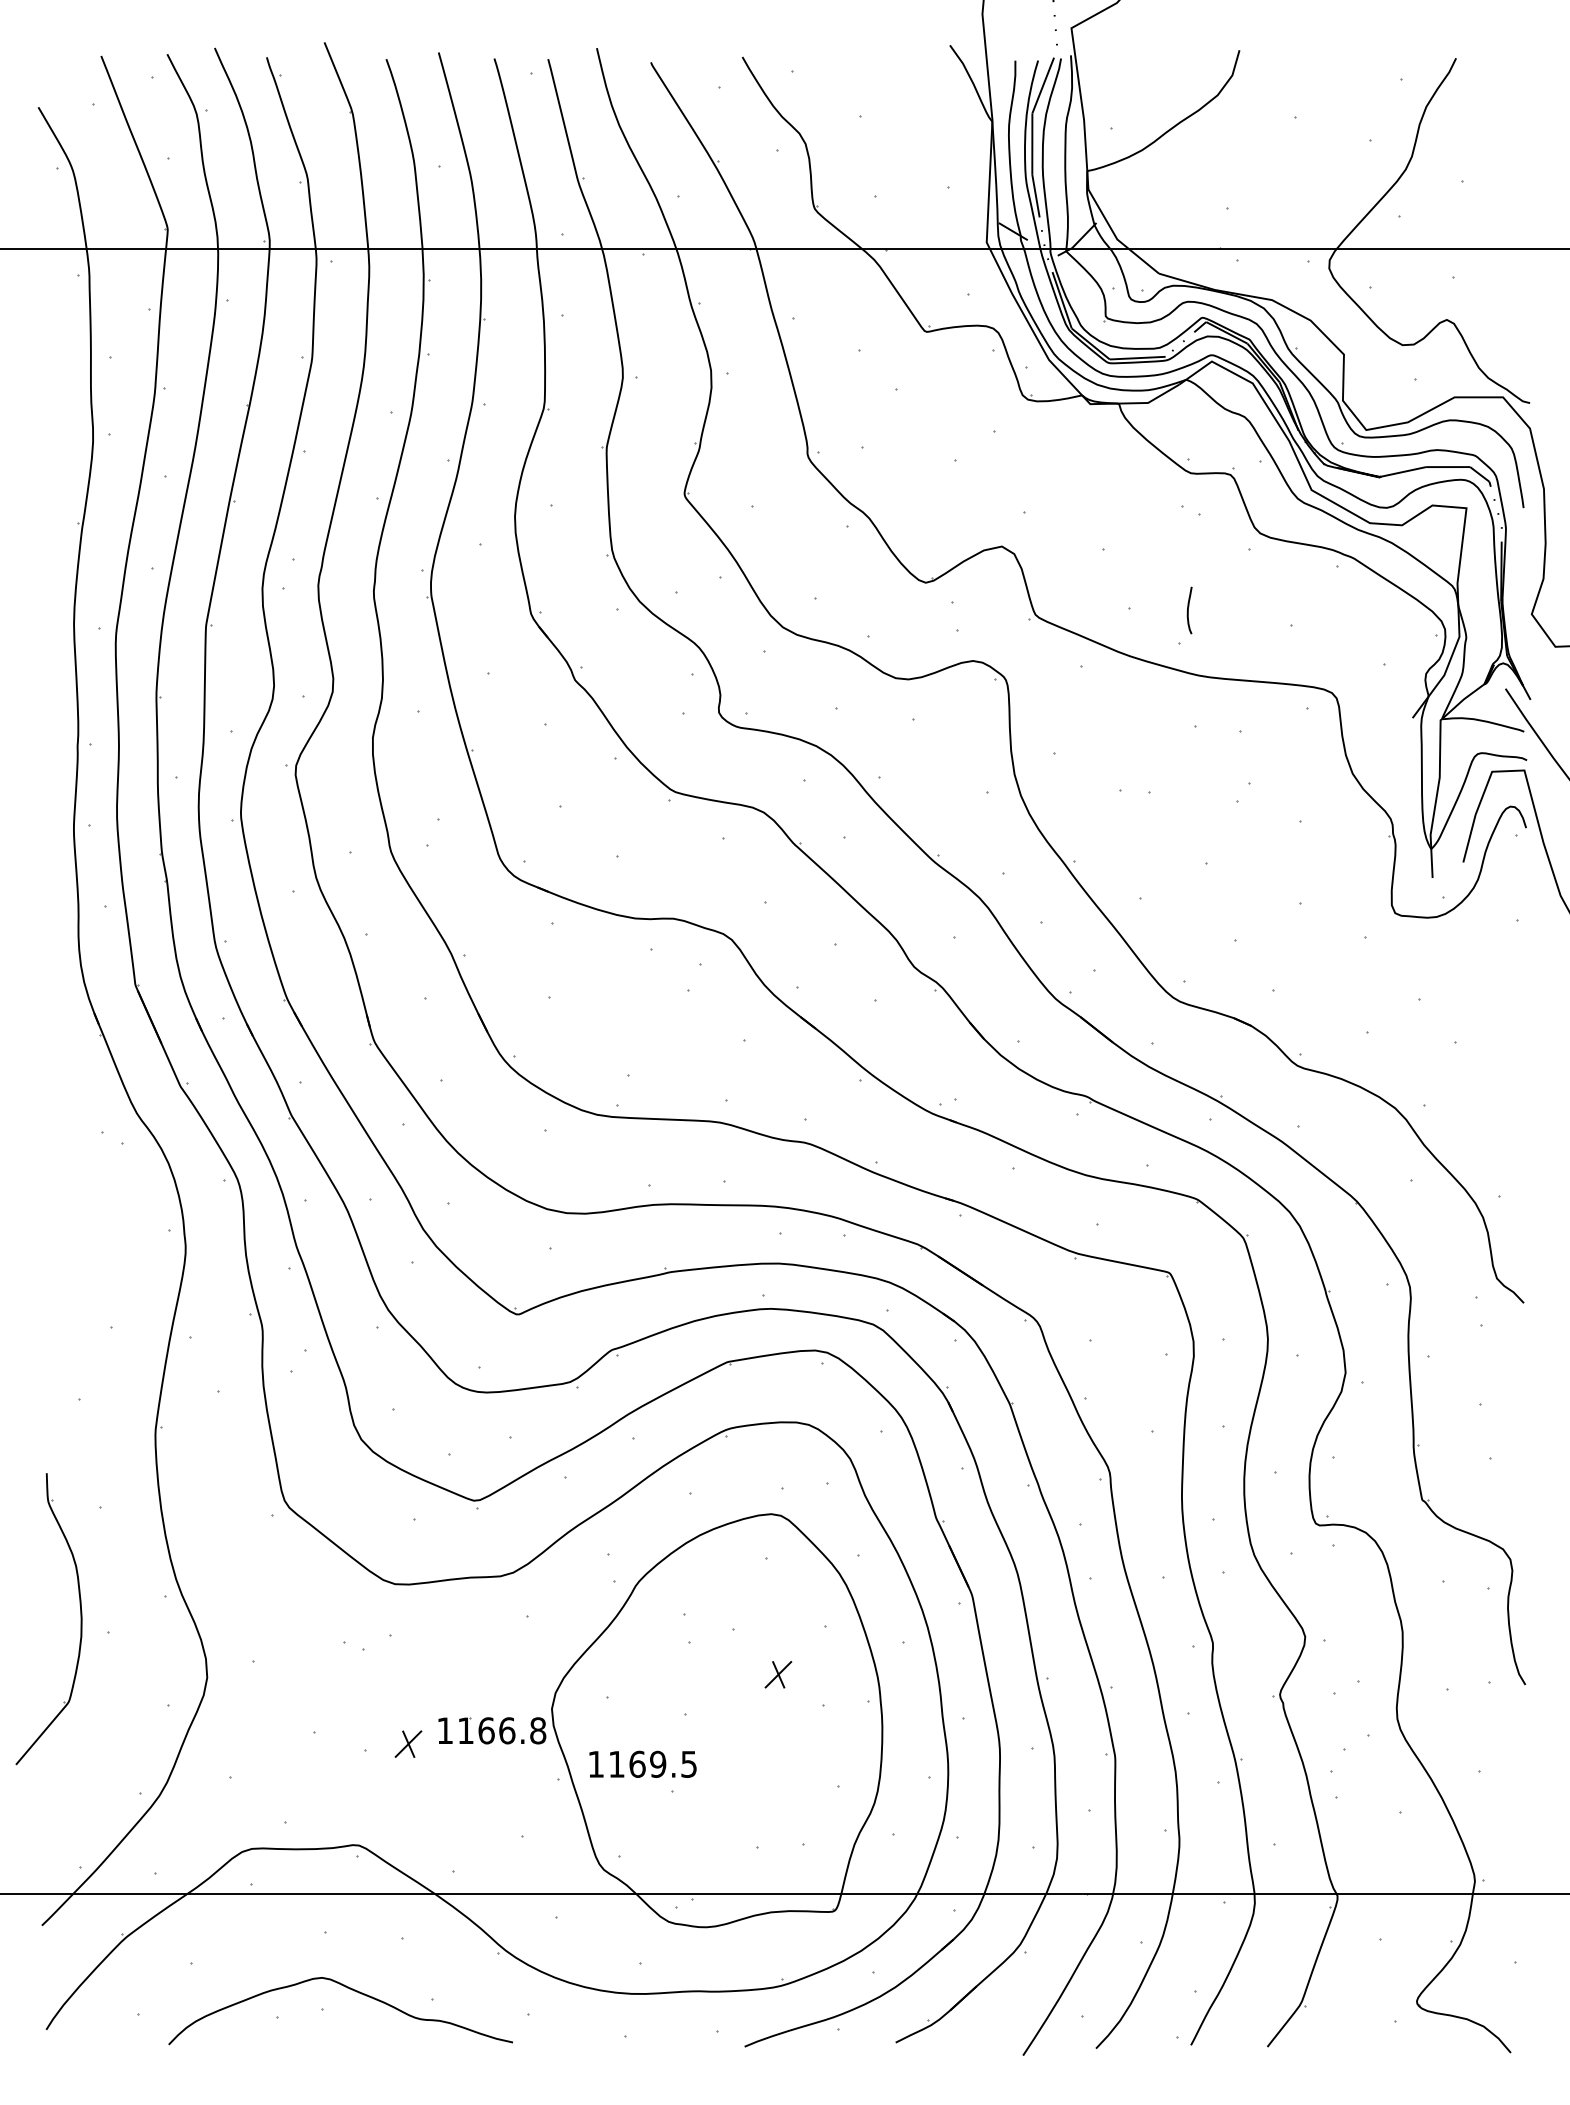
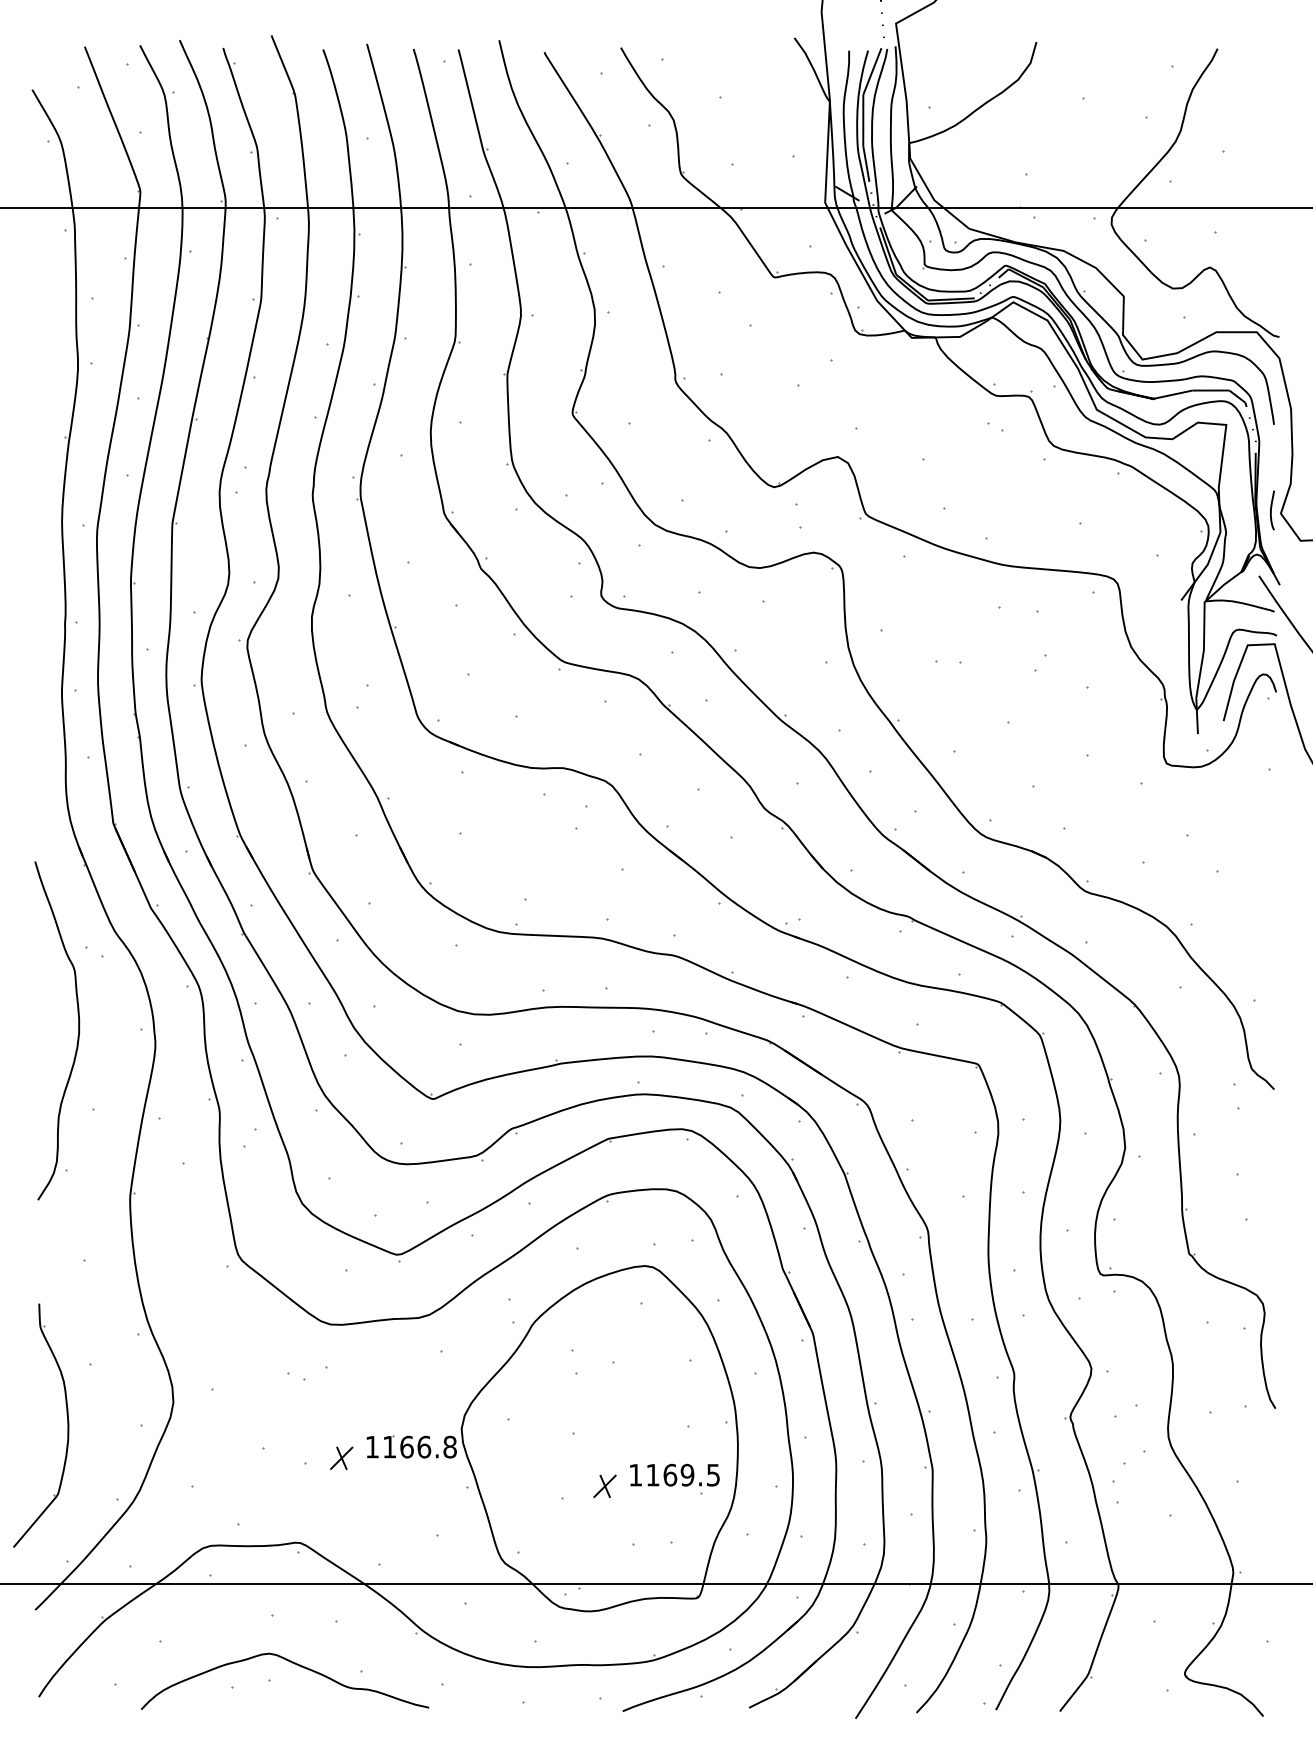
curve: (1188, 610) -> (1271, 510), moved
curve: (93, 1232) -> (78, 1030), added
part: (80, 1619) -> (67, 1425), moved
part: (778, 1674) -> (605, 1486), moved
text: (642, 1763) -> (674, 1474), moved

